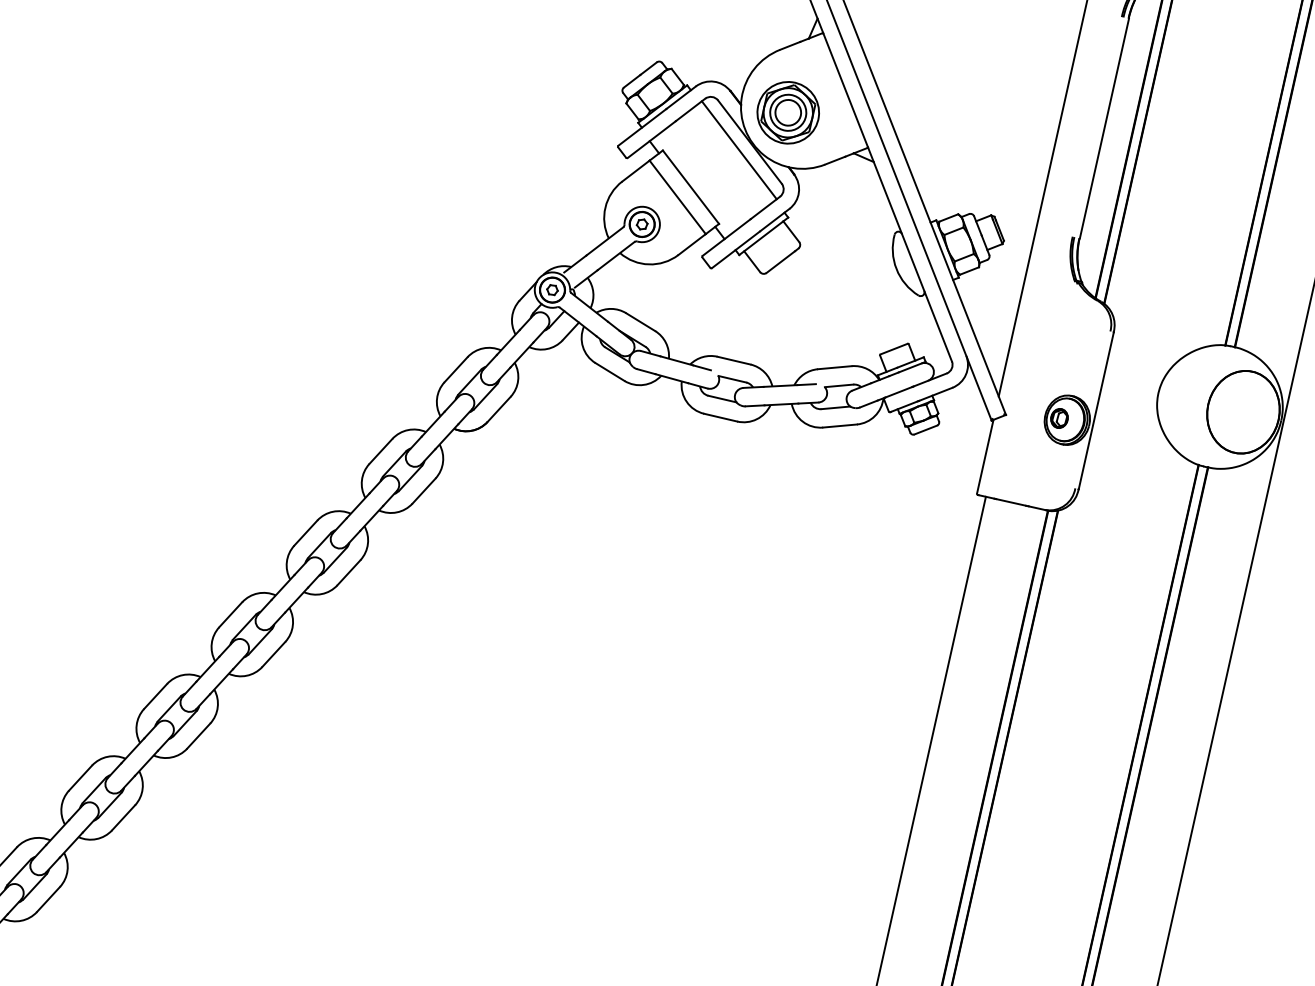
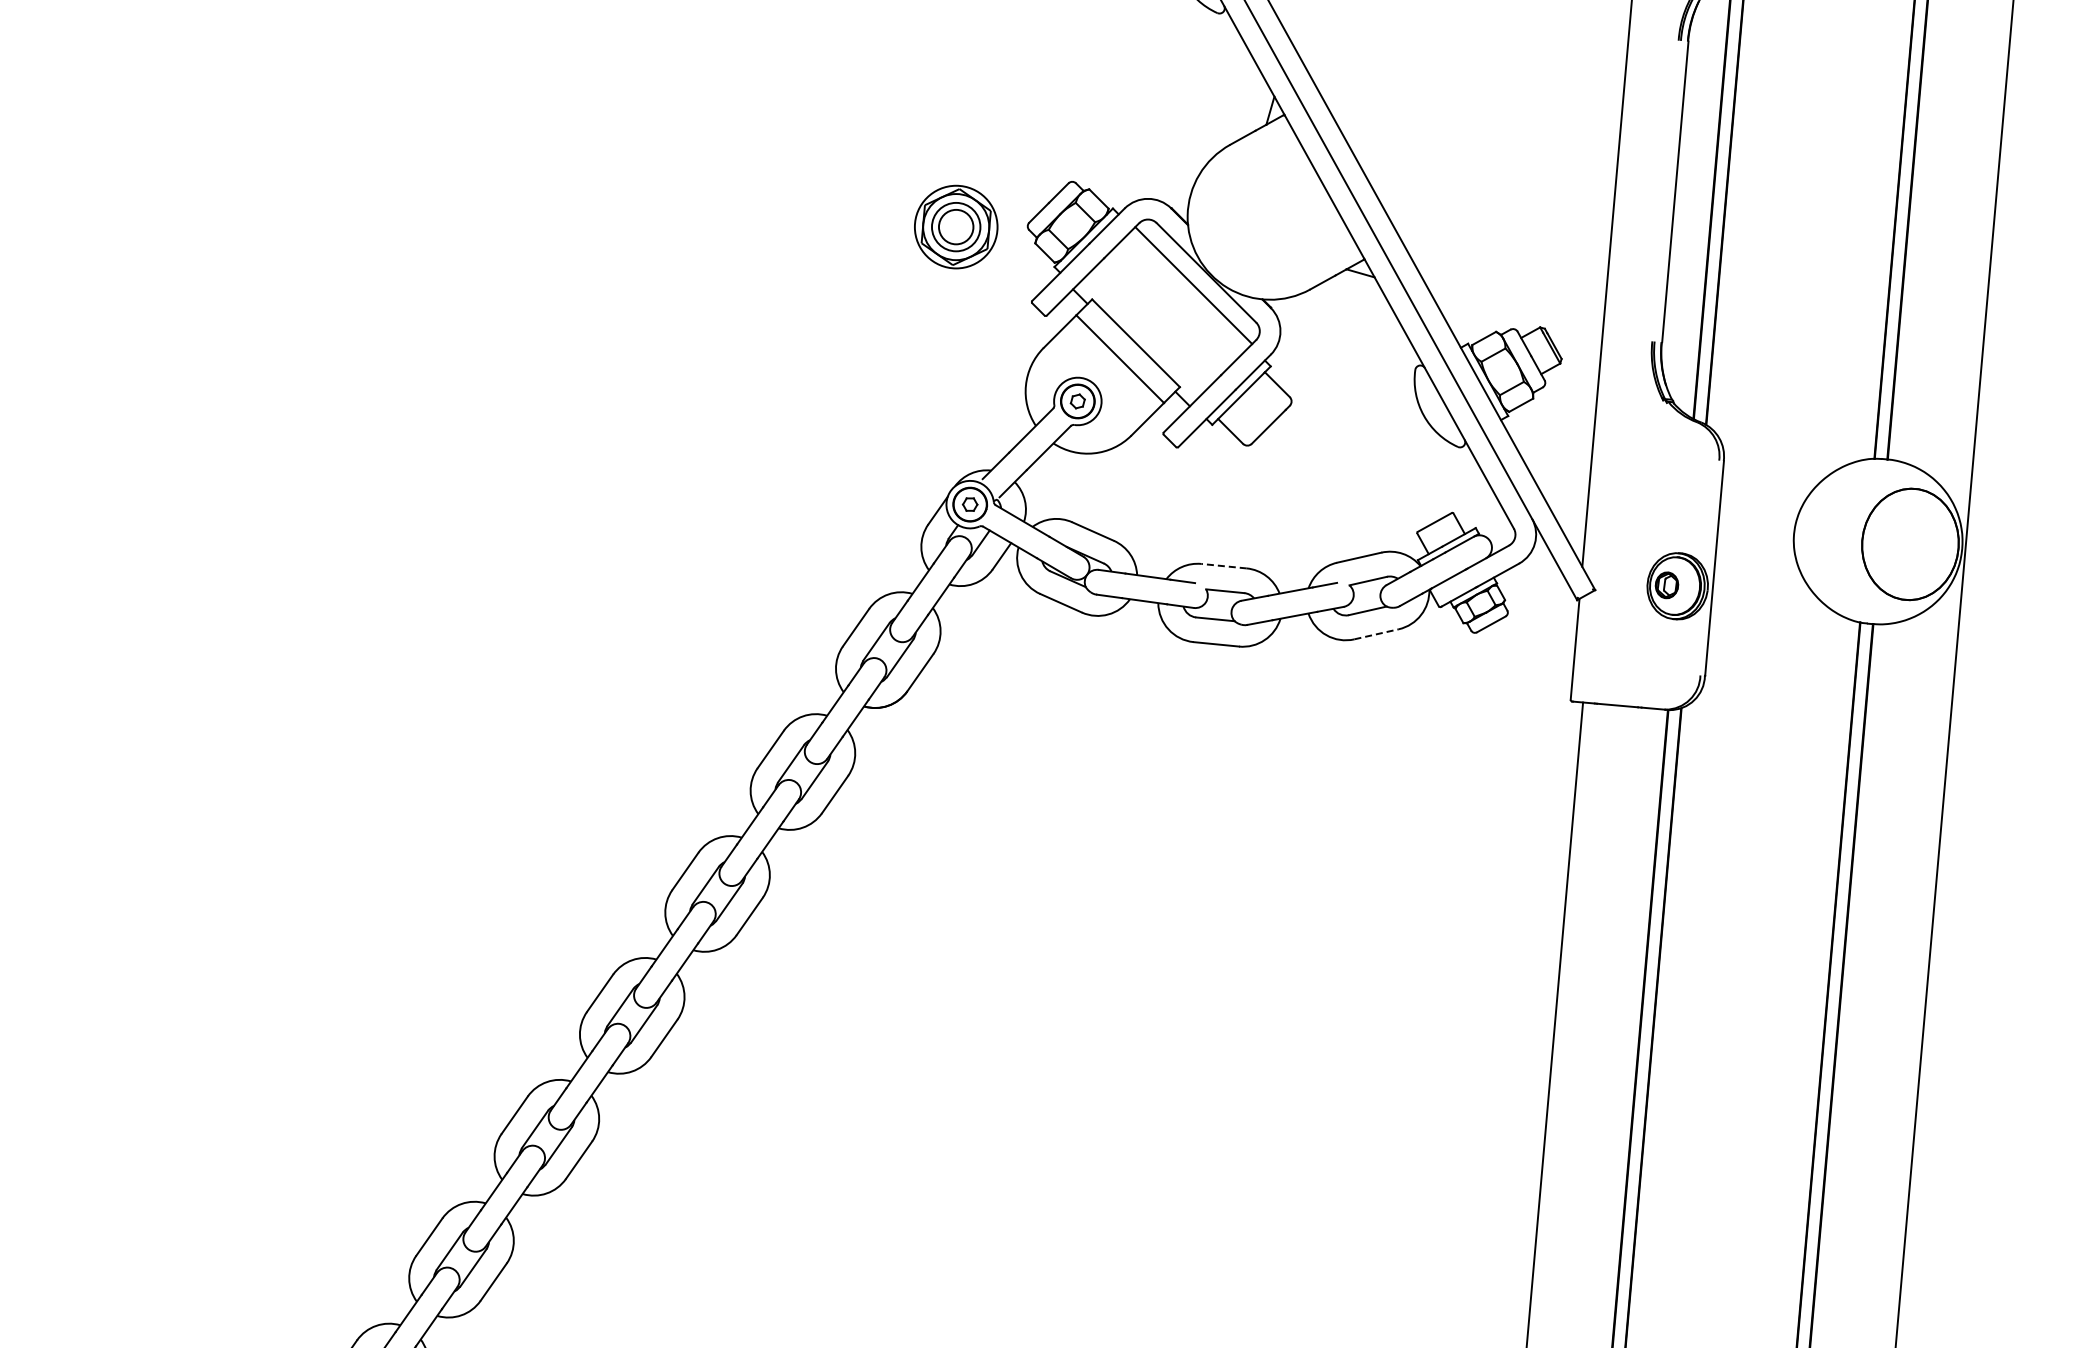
part: (788, 112) -> (956, 226), moved
line: (734, 360) -> (1224, 566), solid -> dashed
line: (839, 426) -> (1376, 634), solid -> dashed

